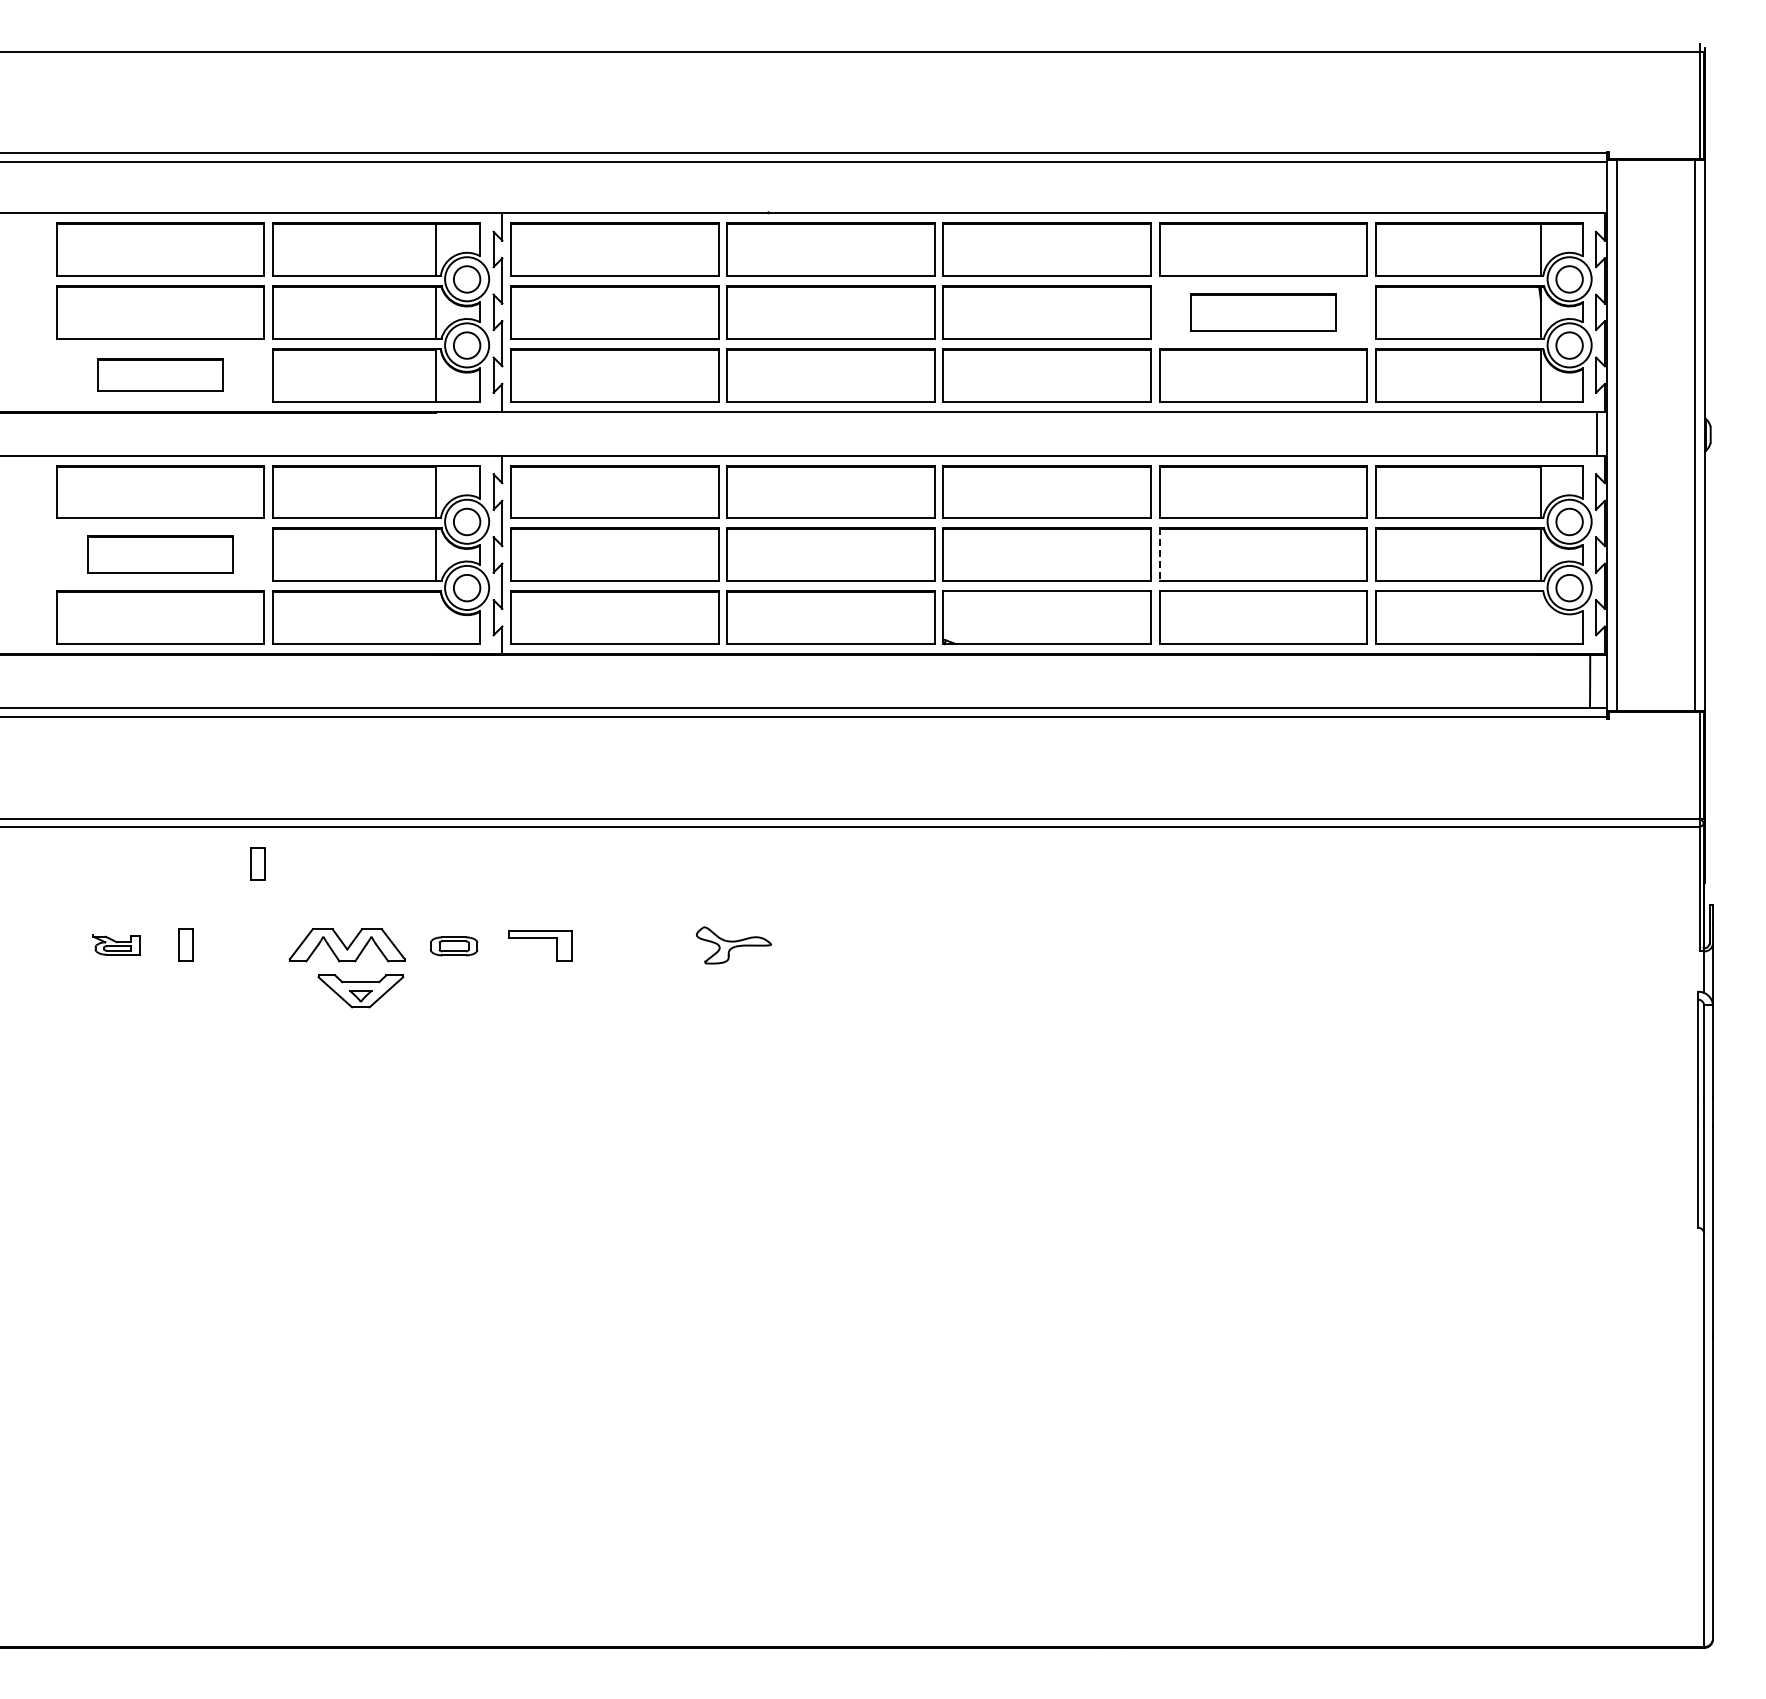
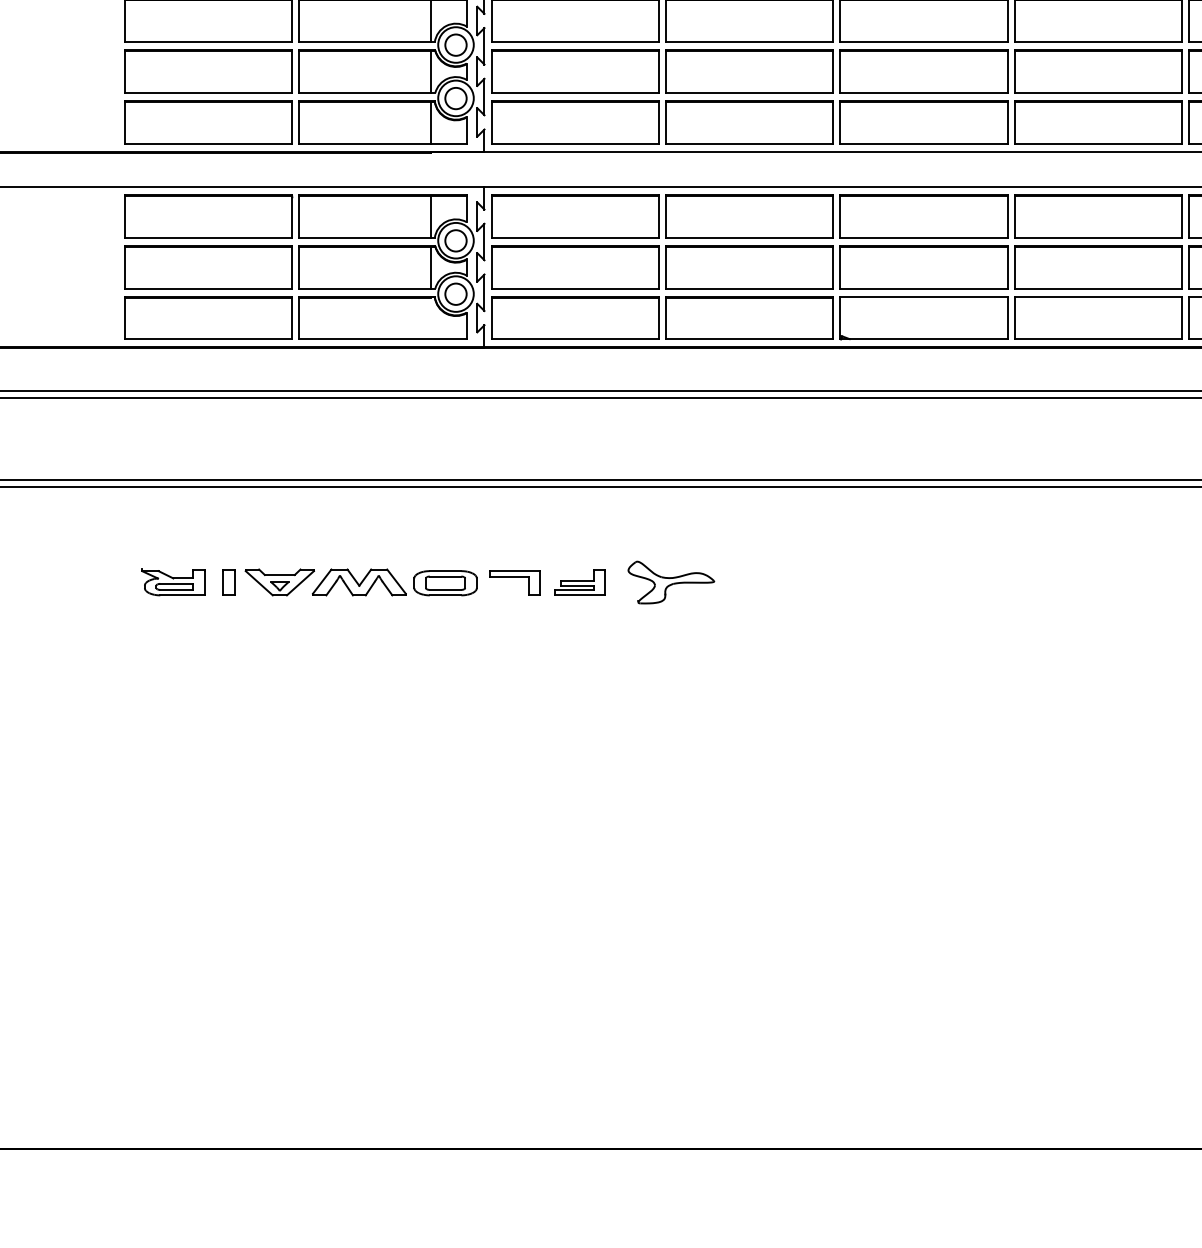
part: (1263, 312) -> (1098, 71), size x1.43
part: (160, 375) -> (208, 122), size x1.67
part: (160, 554) -> (208, 267), size x1.43
line: (1159, 555) -> (1014, 267), dashed -> solid
part: (257, 863) -> (286, 516), removed
part: (116, 944) -> (173, 581), size x1.67
part: (620, 944) -> (579, 581), added
part: (733, 945) -> (670, 582), size x1.43
part: (453, 946) -> (445, 583), size x1.67
part: (360, 991) -> (279, 582), moved

